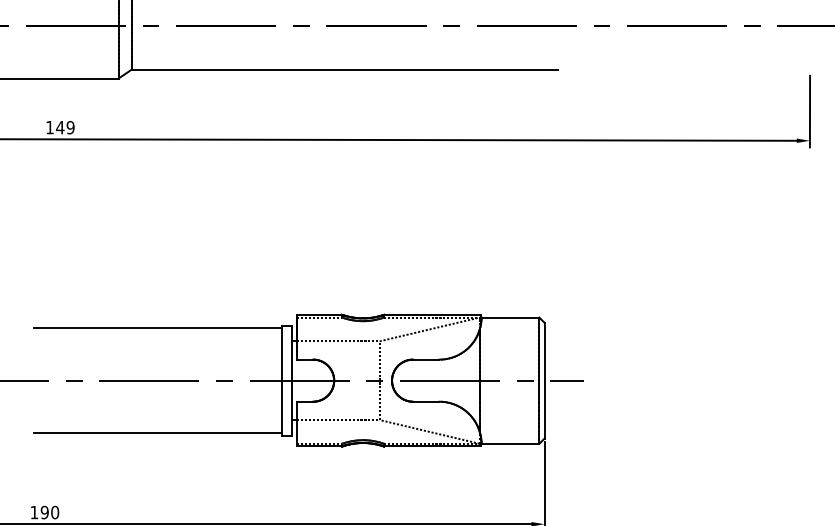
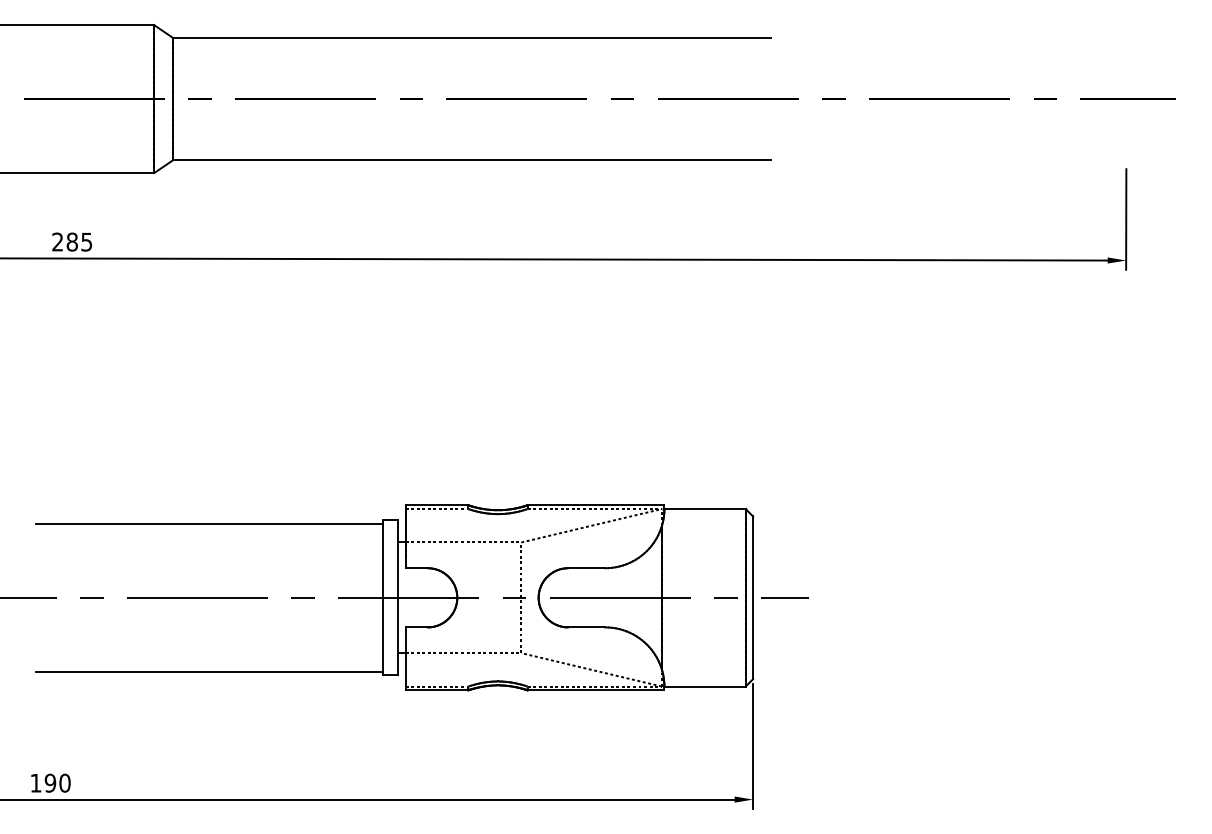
text: (60, 127) -> (72, 241), 149 -> 285

